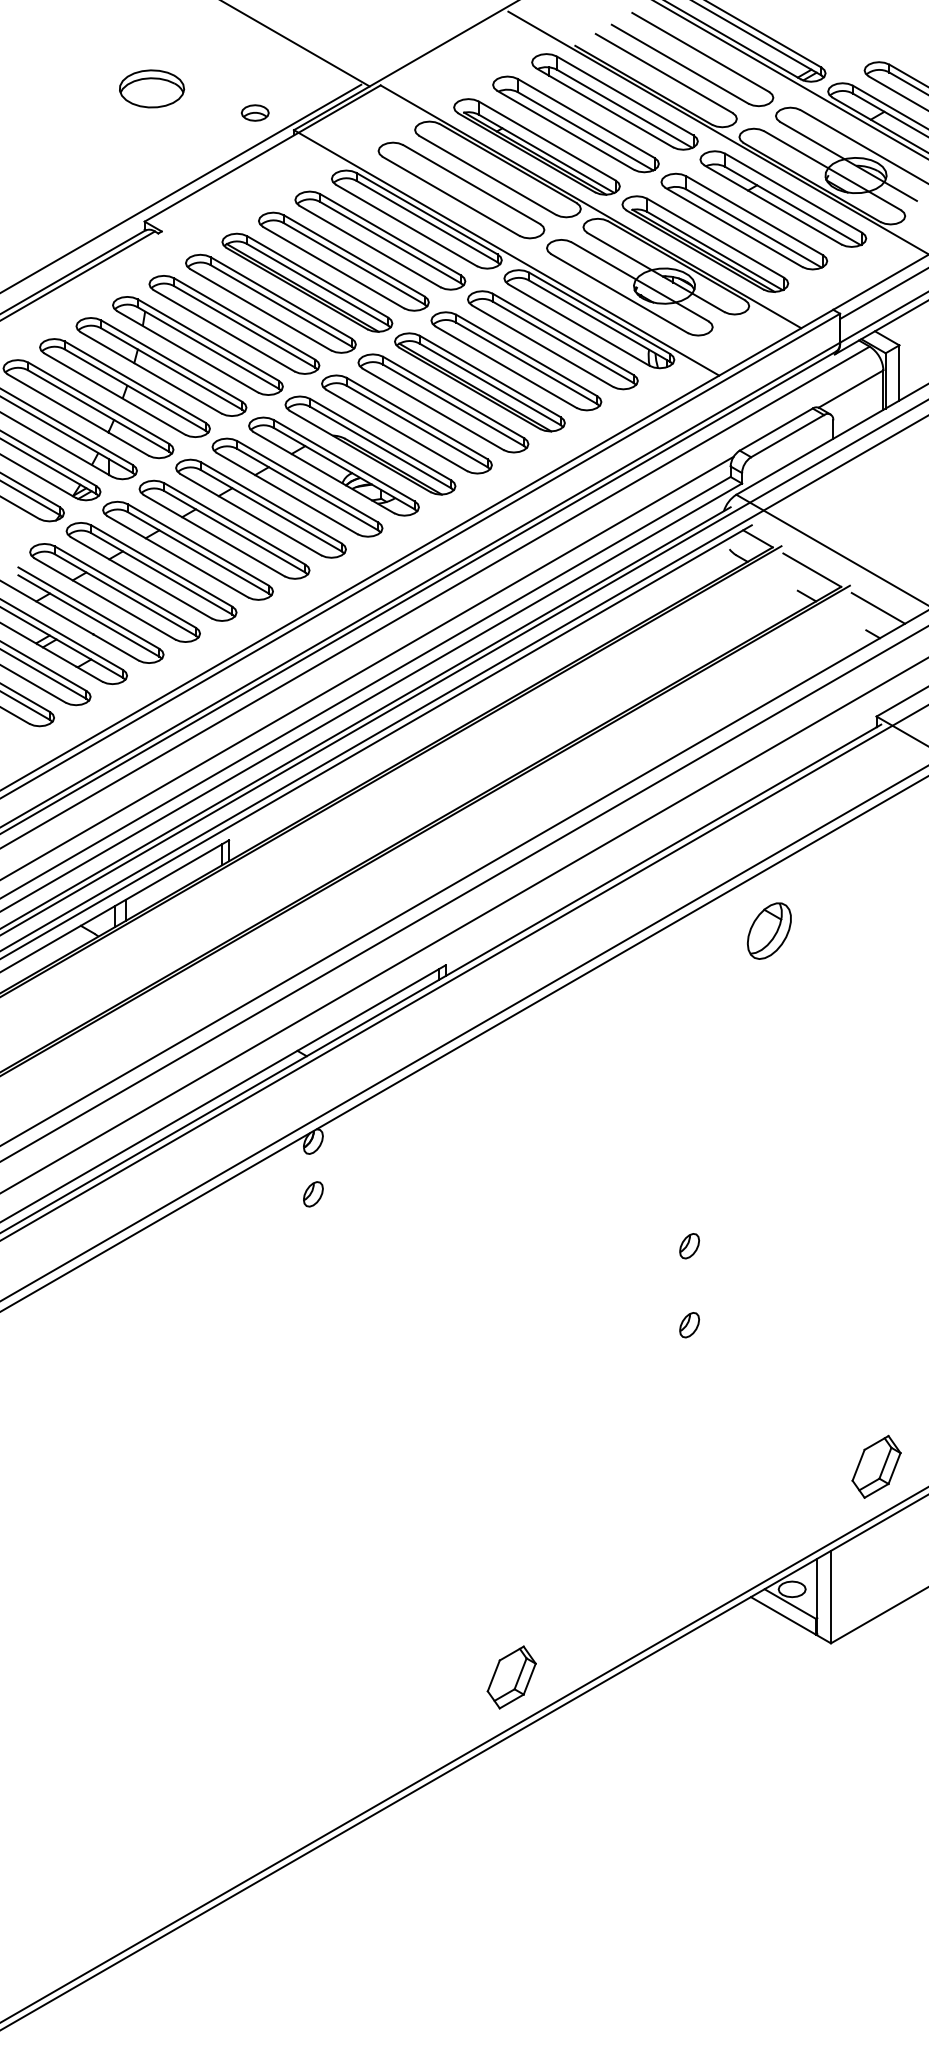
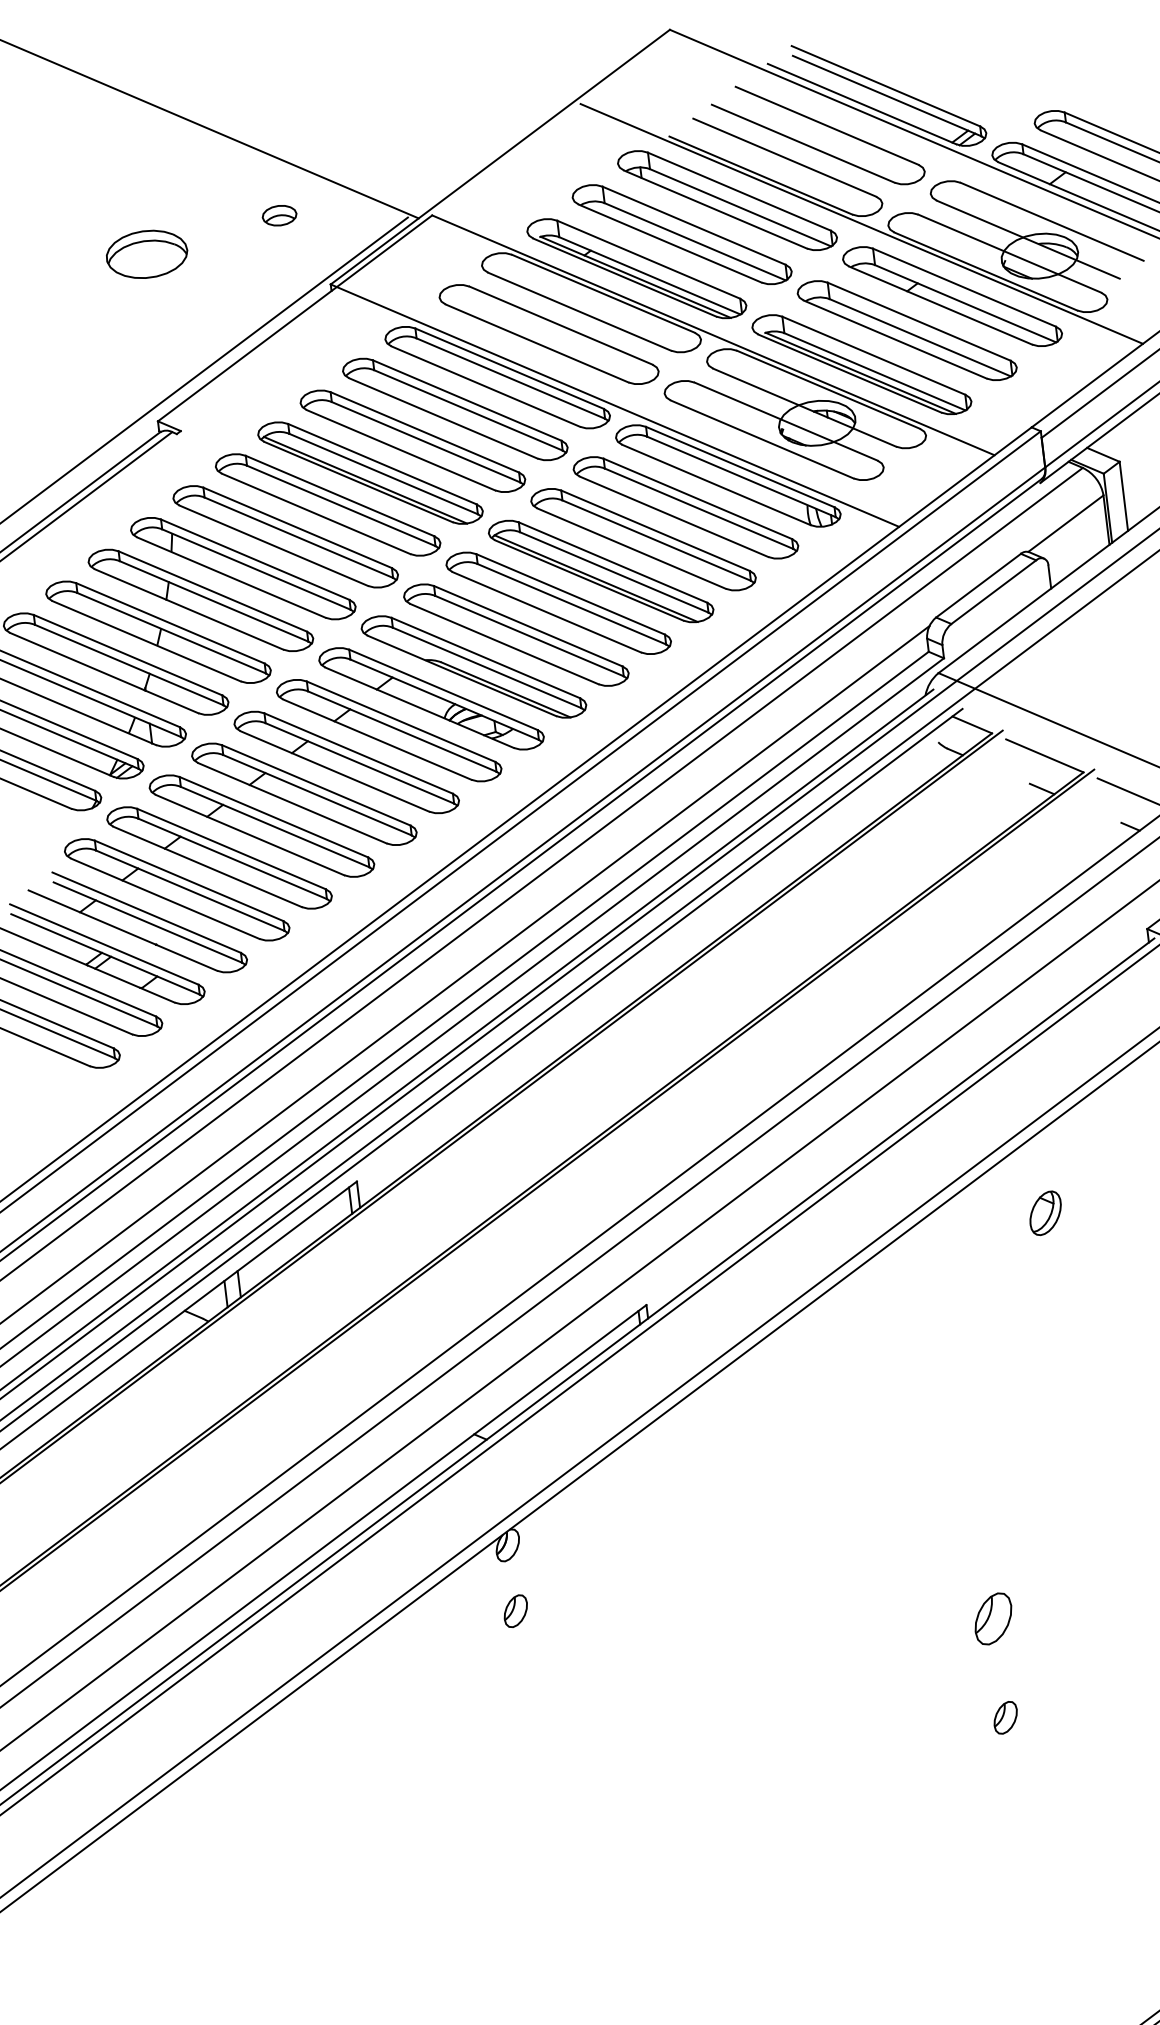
part: (254, 112) -> (278, 215), moved
part: (768, 930) -> (1044, 1212), size x0.6
part: (689, 1246) -> (993, 1619), size x1.6

